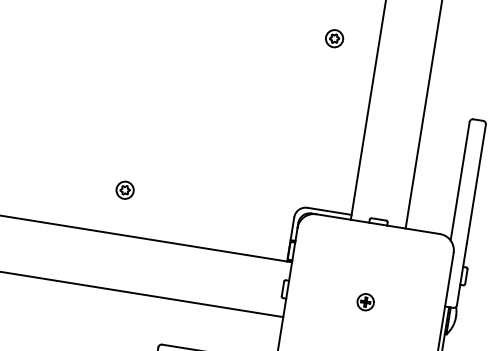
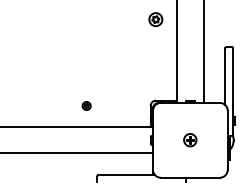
part: (335, 38) -> (156, 19), size x1.6
part: (125, 189) -> (86, 105), moved
part: (365, 302) -> (190, 140), size x1.6

